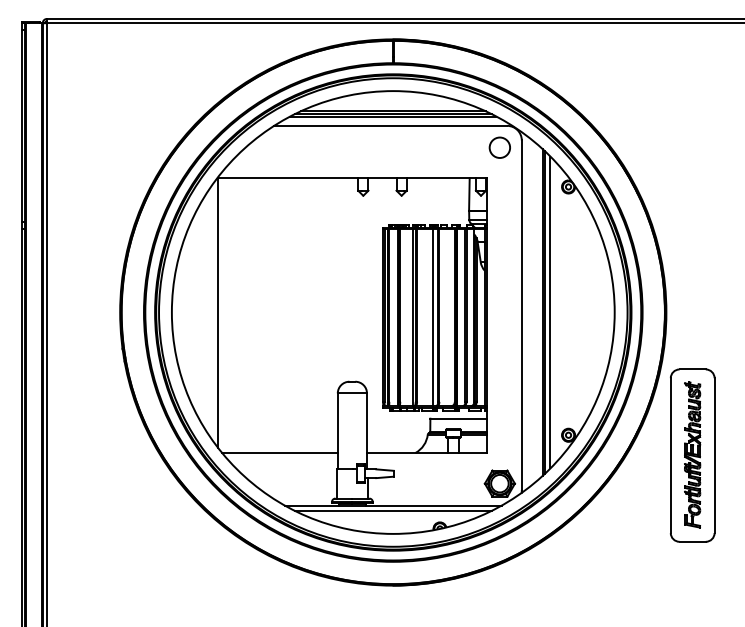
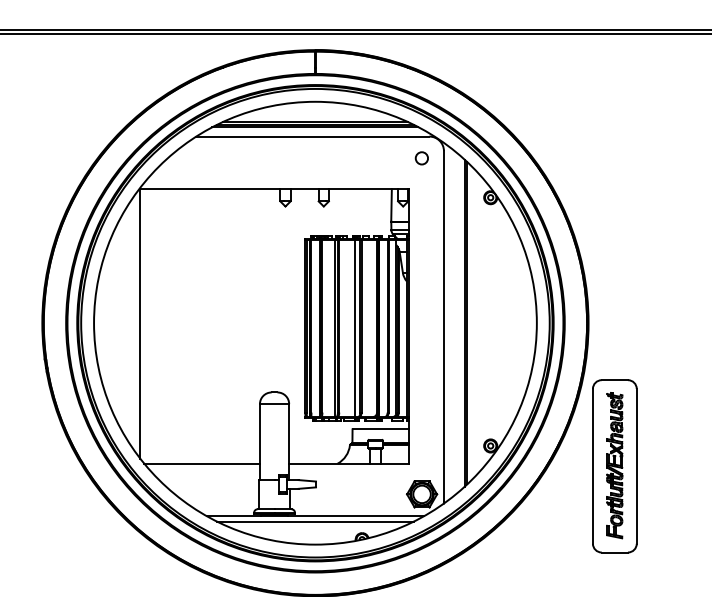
circle: (499, 147) -> (421, 158), size x0.6
line: (550, 312) -> (472, 323), removed

